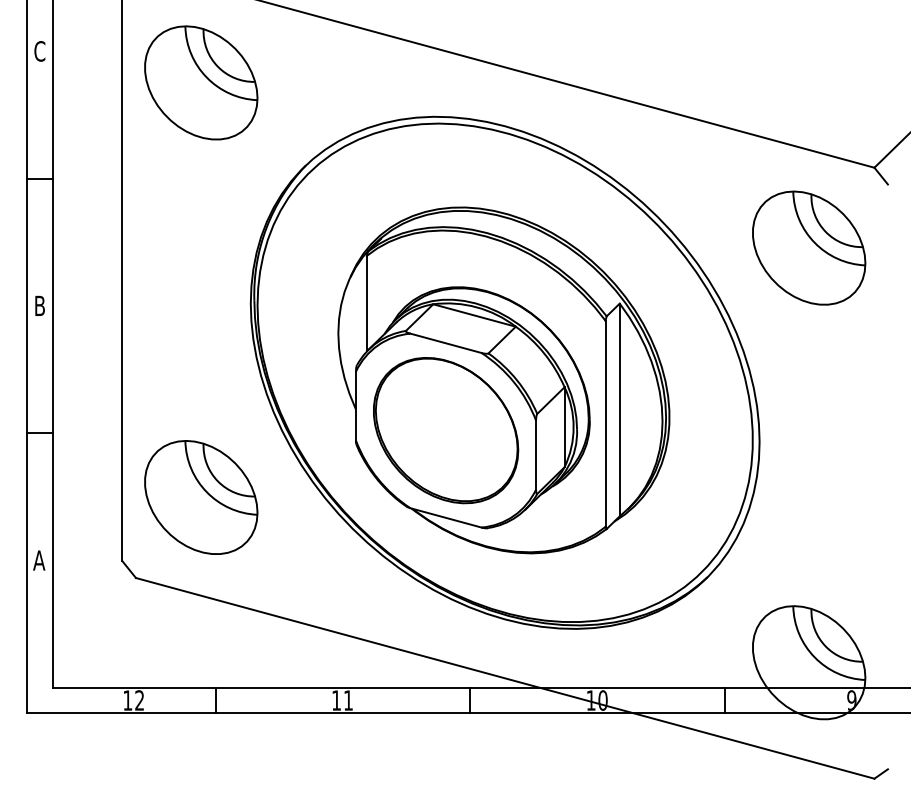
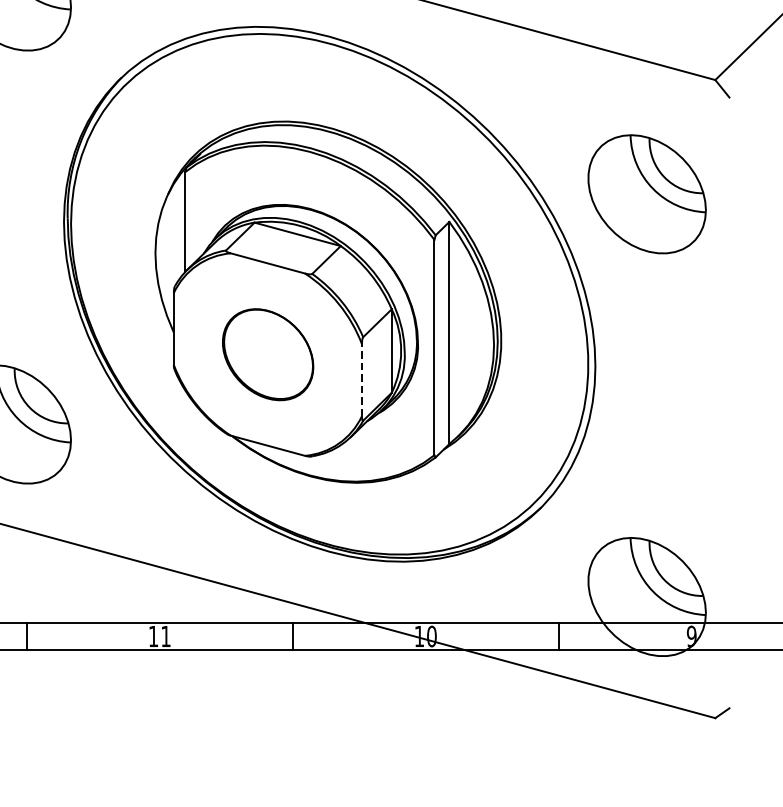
part: (809, 247) -> (647, 193), moved
part: (446, 430) -> (268, 354), size x0.6
line: (536, 454) -> (362, 379), solid -> dashed

